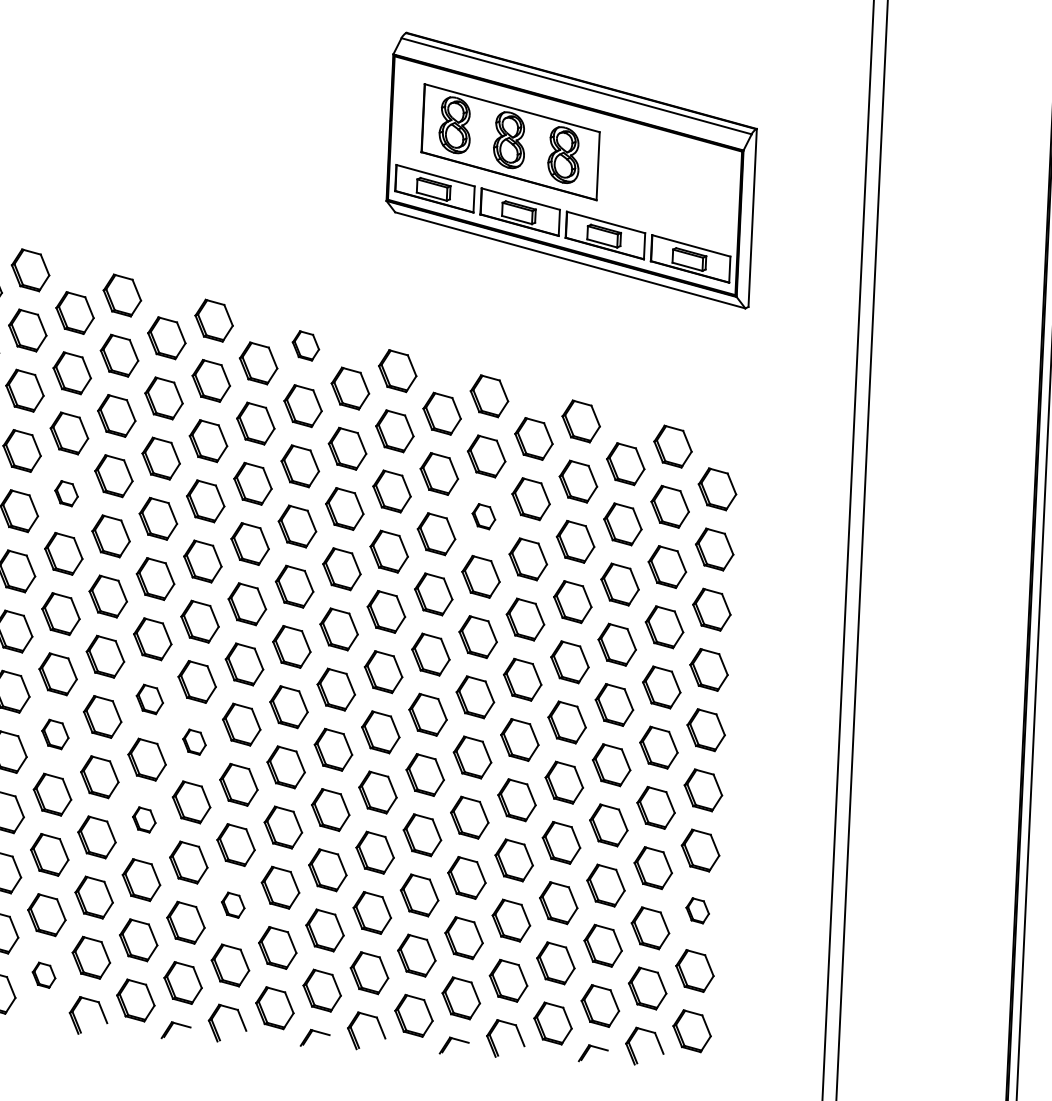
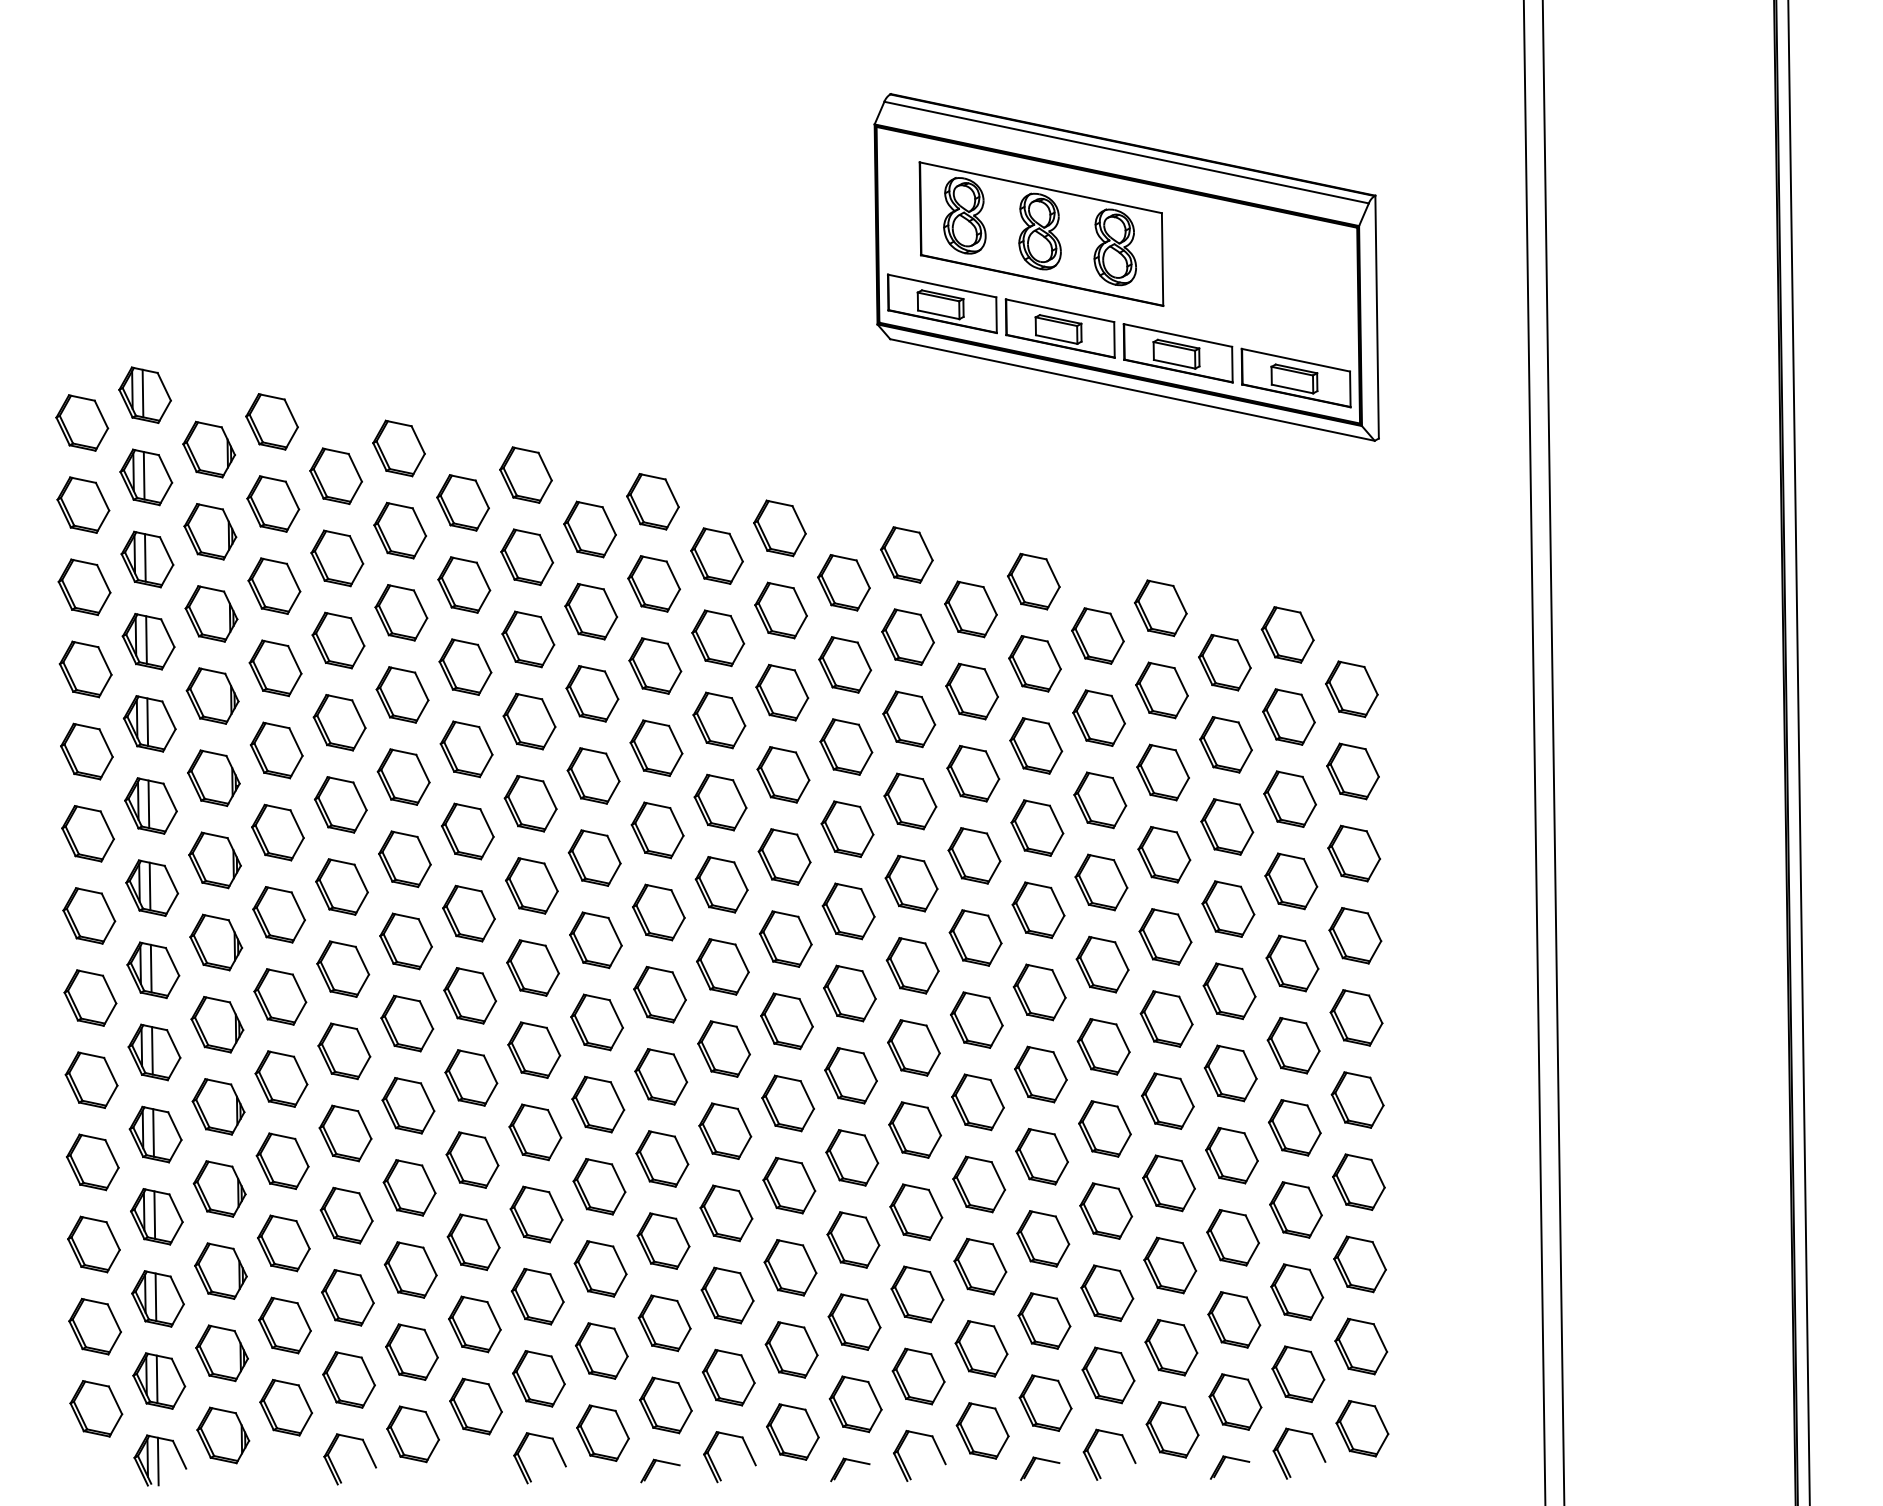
part: (305, 345) -> (779, 528), size x1.43
part: (66, 493) -> (466, 749), size x1.67
part: (484, 516) -> (1036, 745), size x1.67
part: (149, 699) -> (596, 1022), size x1.43
part: (55, 734) -> (471, 1077), size x1.43
part: (194, 741) -> (661, 1076), size x1.67
part: (144, 819) -> (599, 1186), size x1.67
part: (233, 905) -> (727, 1295), size x1.67
part: (697, 910) -> (1359, 1264), size x1.67
part: (43, 975) -> (475, 1406), size x1.67

